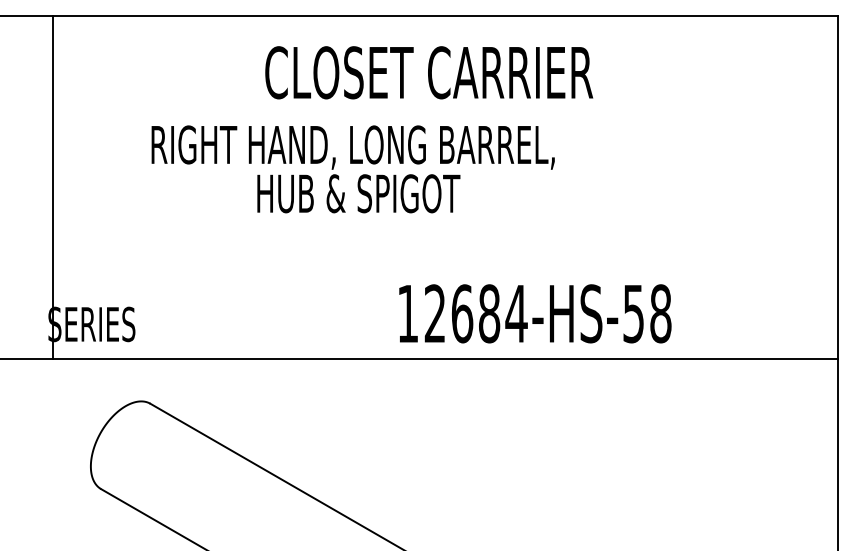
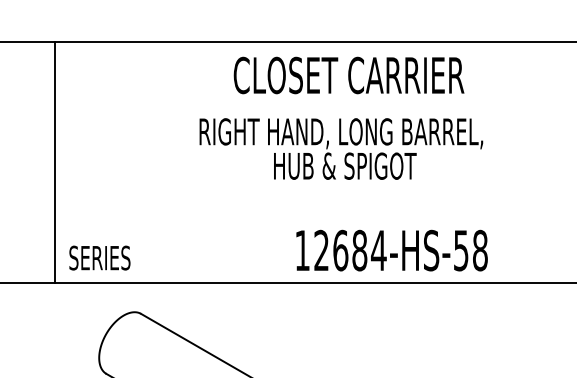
text: (429, 72) -> (349, 75), moved
text: (352, 169) -> (340, 149), moved
line: (53, 187) -> (55, 161), moved
text: (535, 313) -> (392, 250), moved

